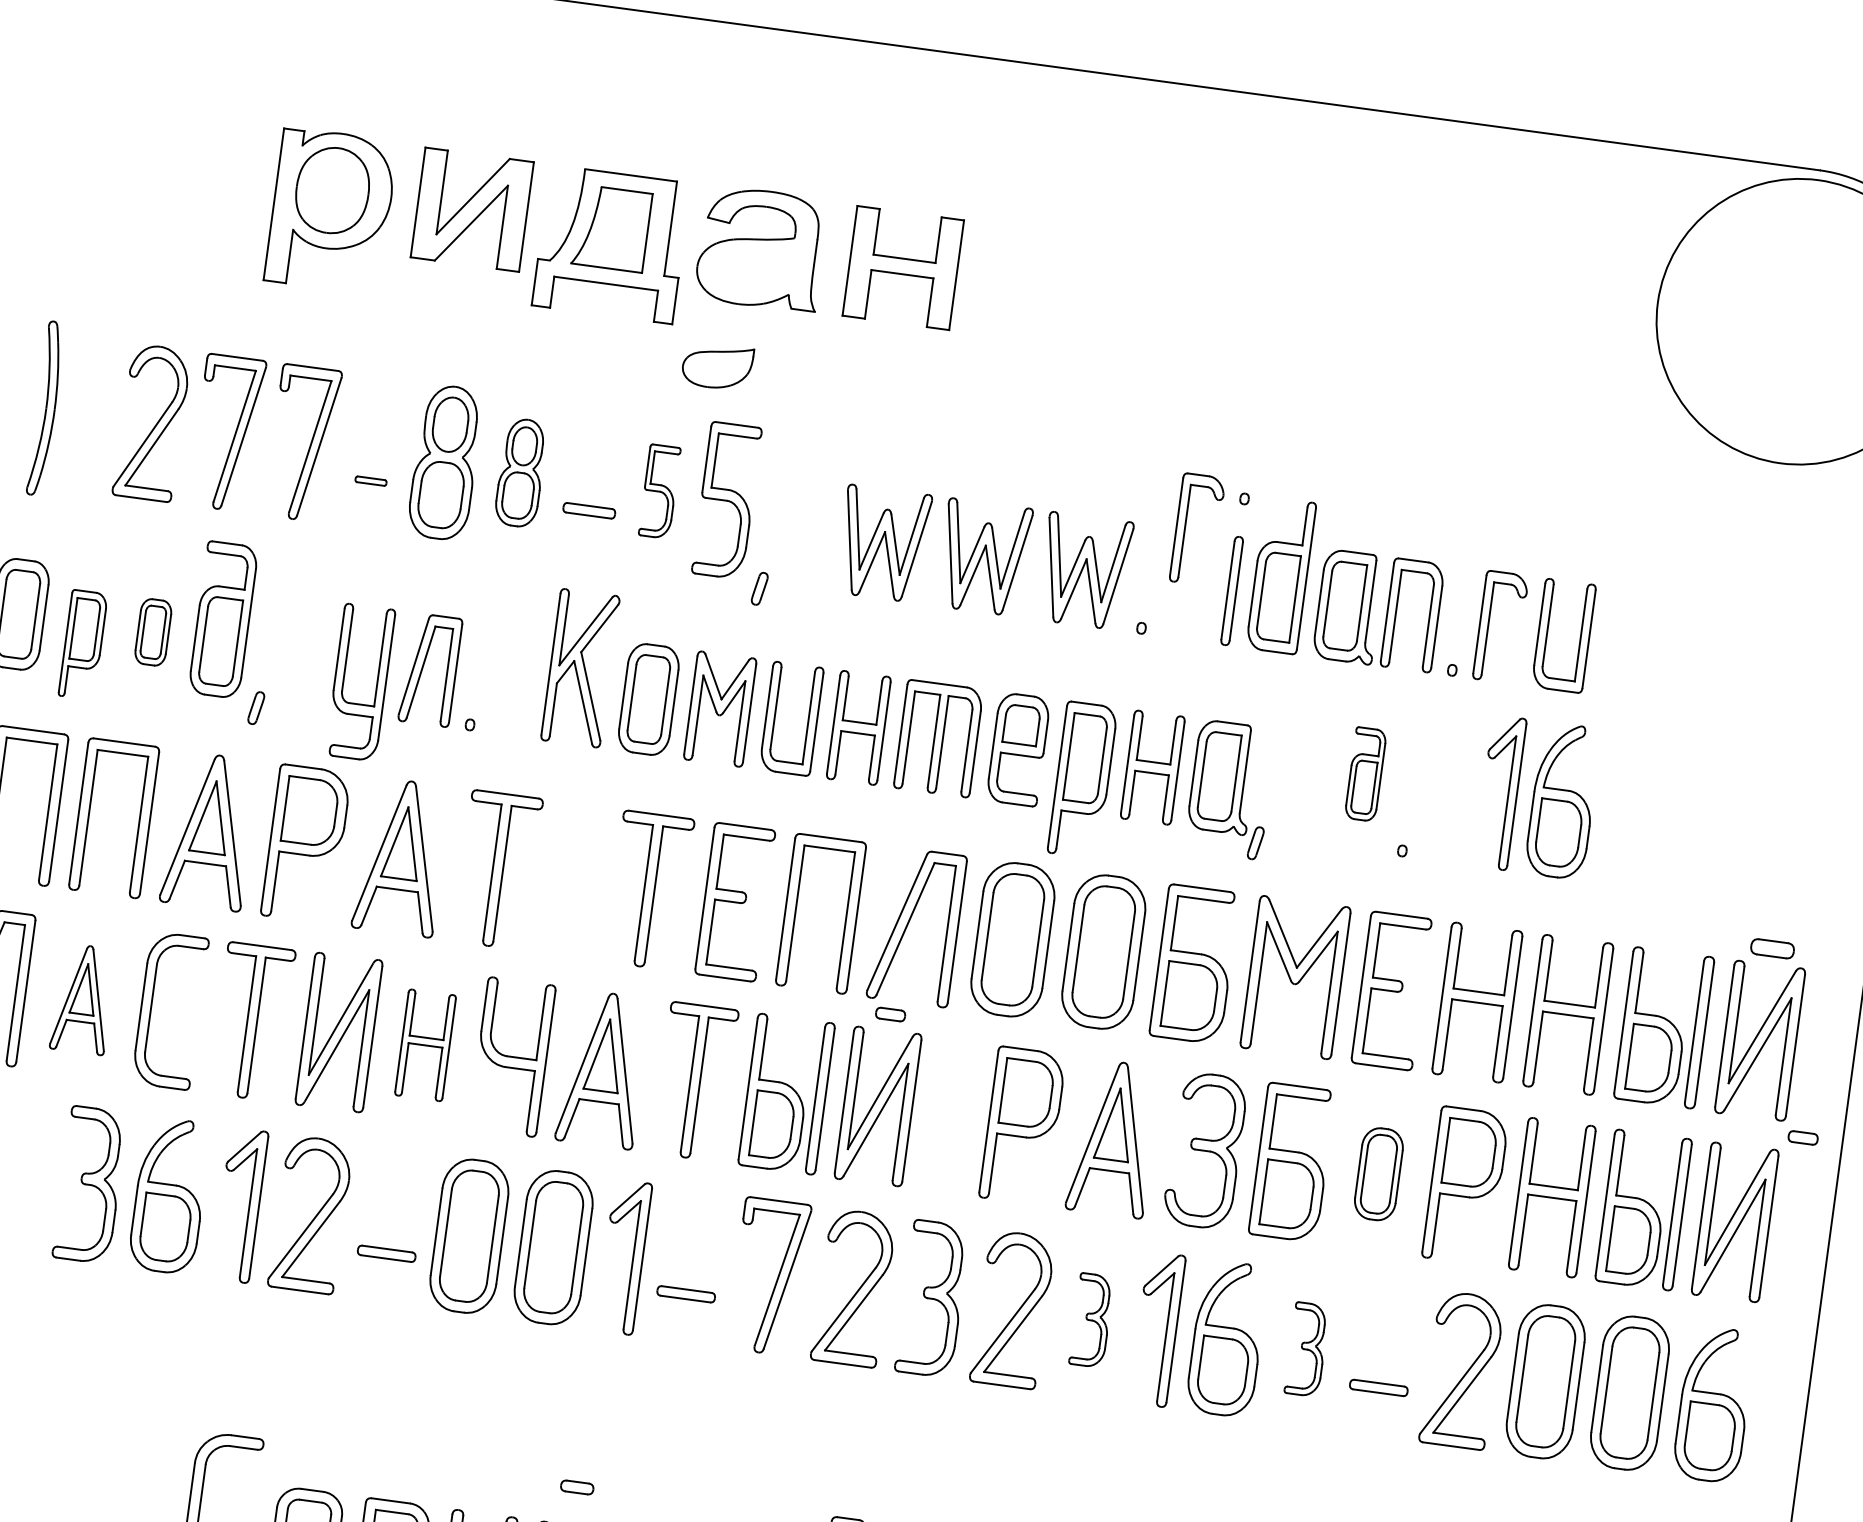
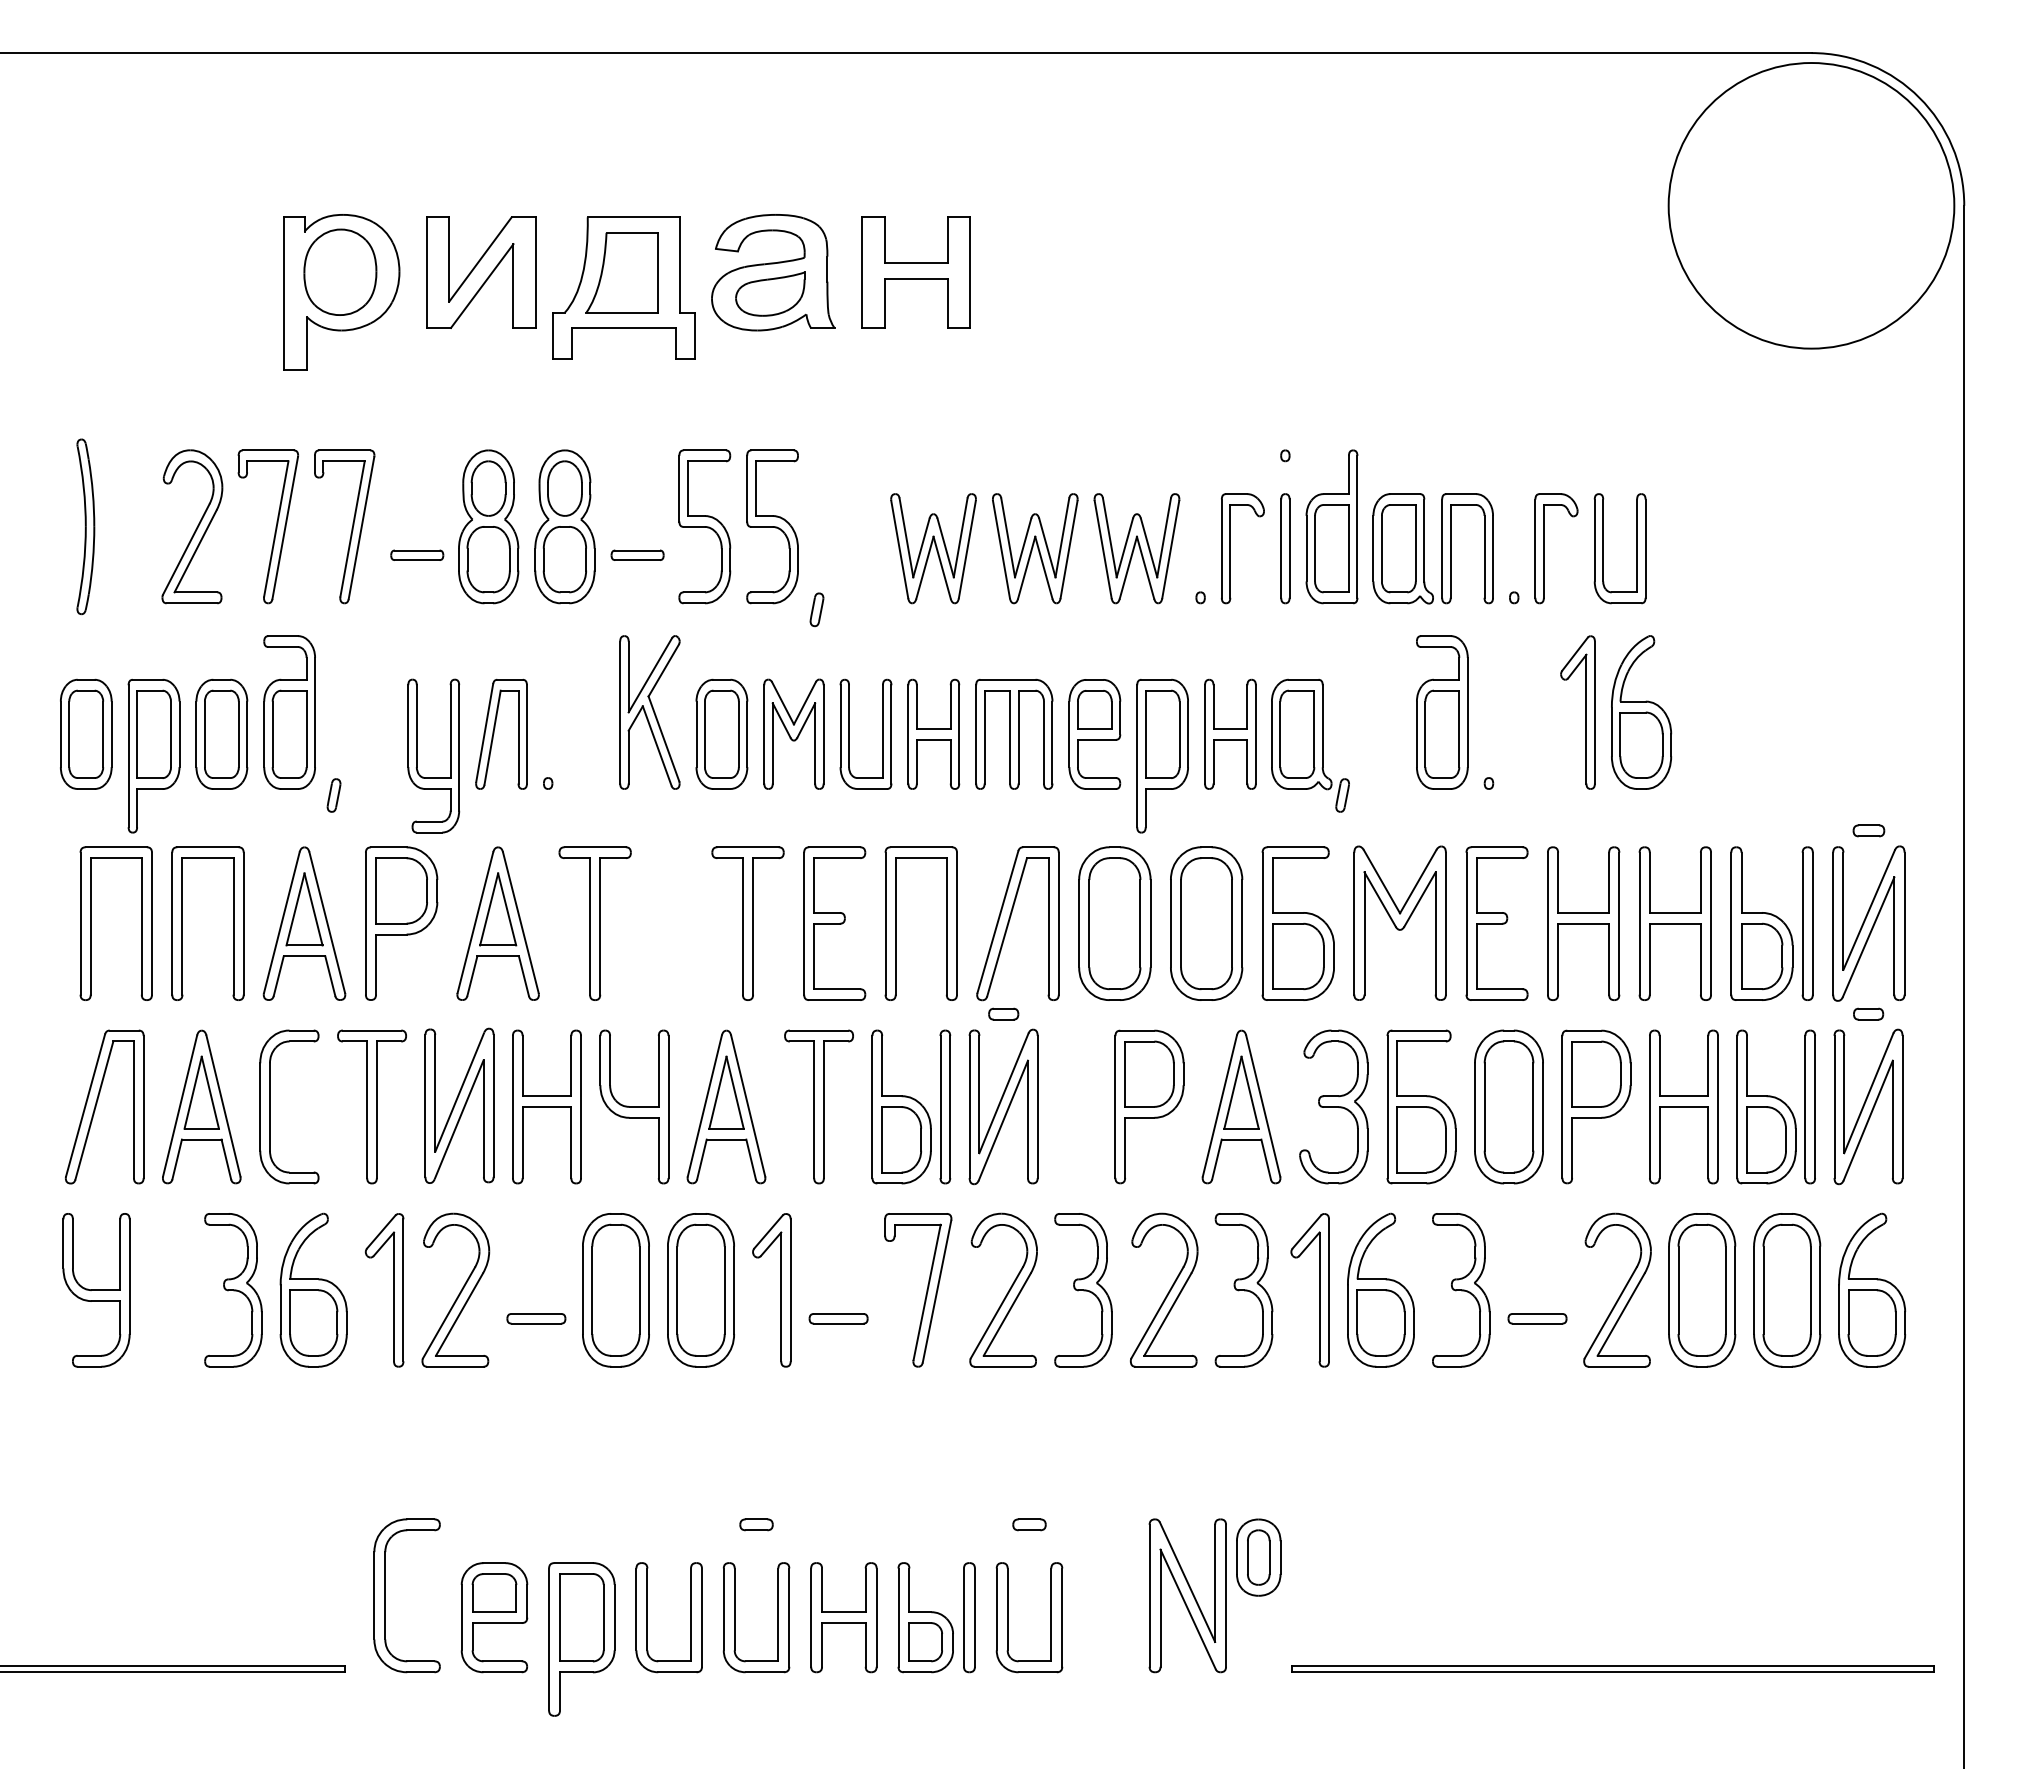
part: (717, 365) -> (770, 293), moved
part: (520, 472) -> (564, 526), size x1.43
part: (371, 480) -> (417, 554), size x1.67
part: (659, 491) -> (704, 526), size x1.67
part: (1185, 527) -> (1230, 548), moved
part: (153, 631) -> (221, 733), size x1.67
part: (82, 644) -> (153, 755), size x1.43
part: (1365, 774) -> (1442, 712), size x1.67
part: (1772, 948) -> (1868, 830), size x0.71
part: (83, 998) -> (201, 1106), size x1.43
part: (425, 1044) -> (546, 1106), size x1.43
part: (1803, 1137) -> (1868, 1013), moved
part: (1378, 1173) -> (1508, 1106), size x1.67
part: (1091, 1320) -> (1243, 1290), size x1.67
part: (1307, 1349) -> (1461, 1290), size x1.67

